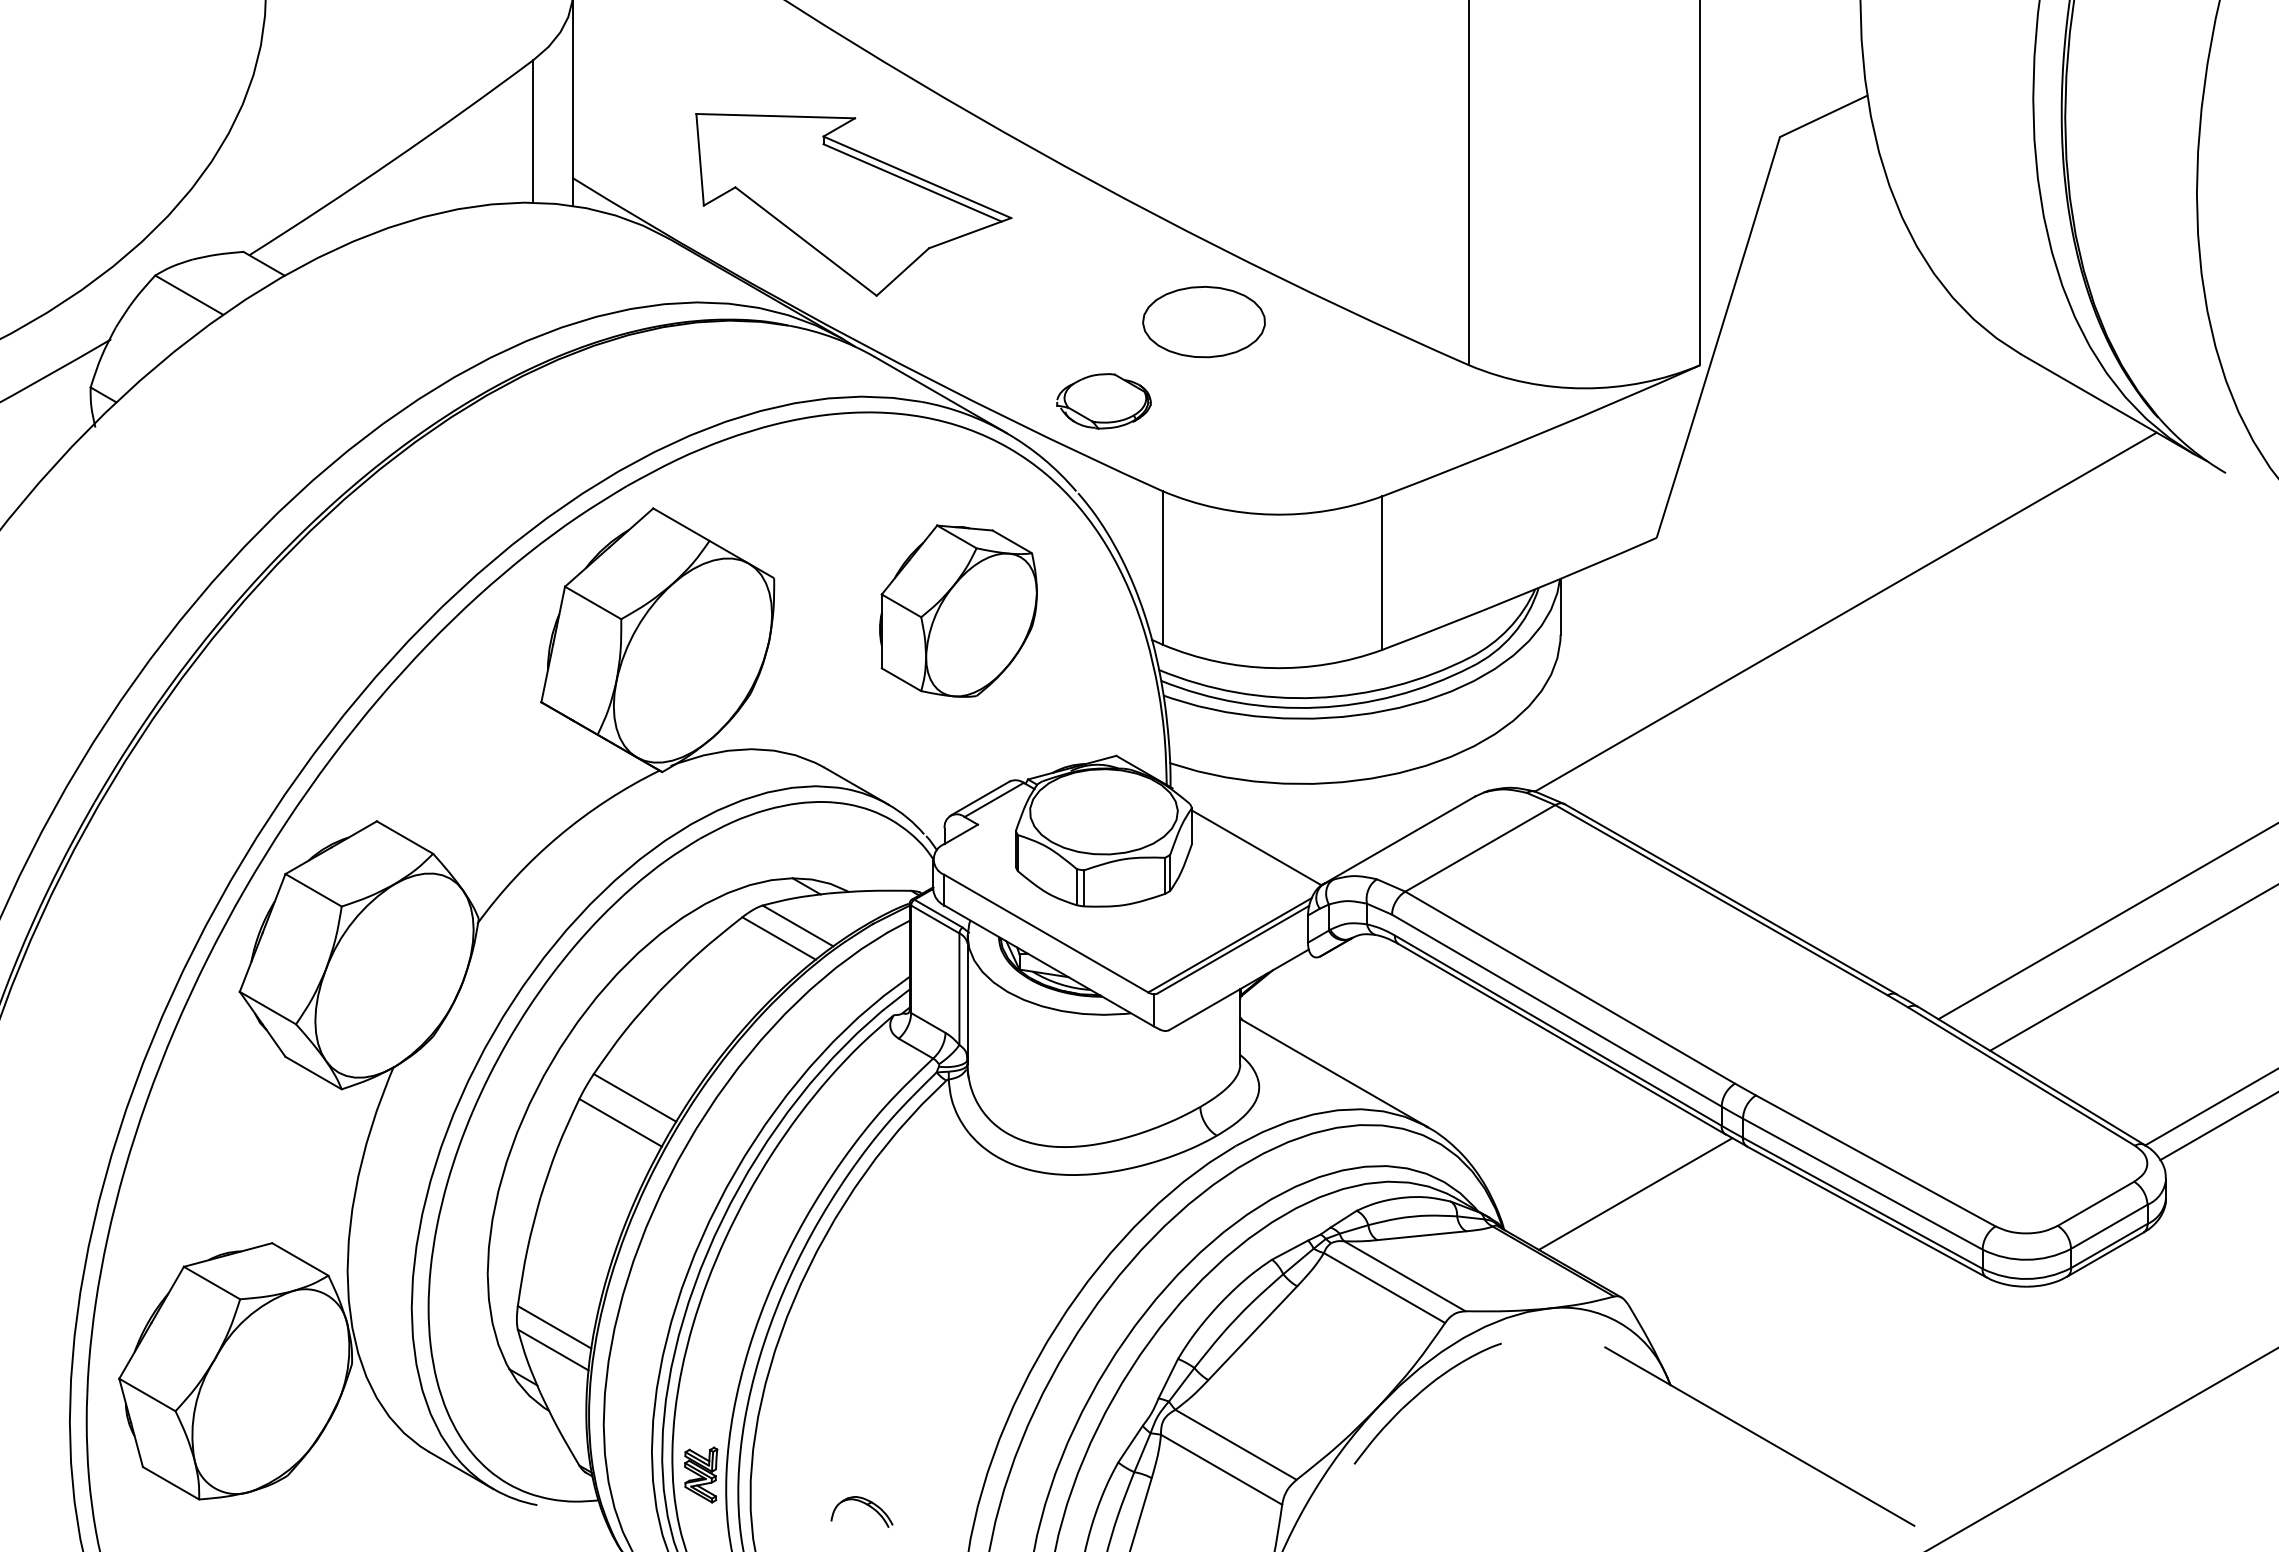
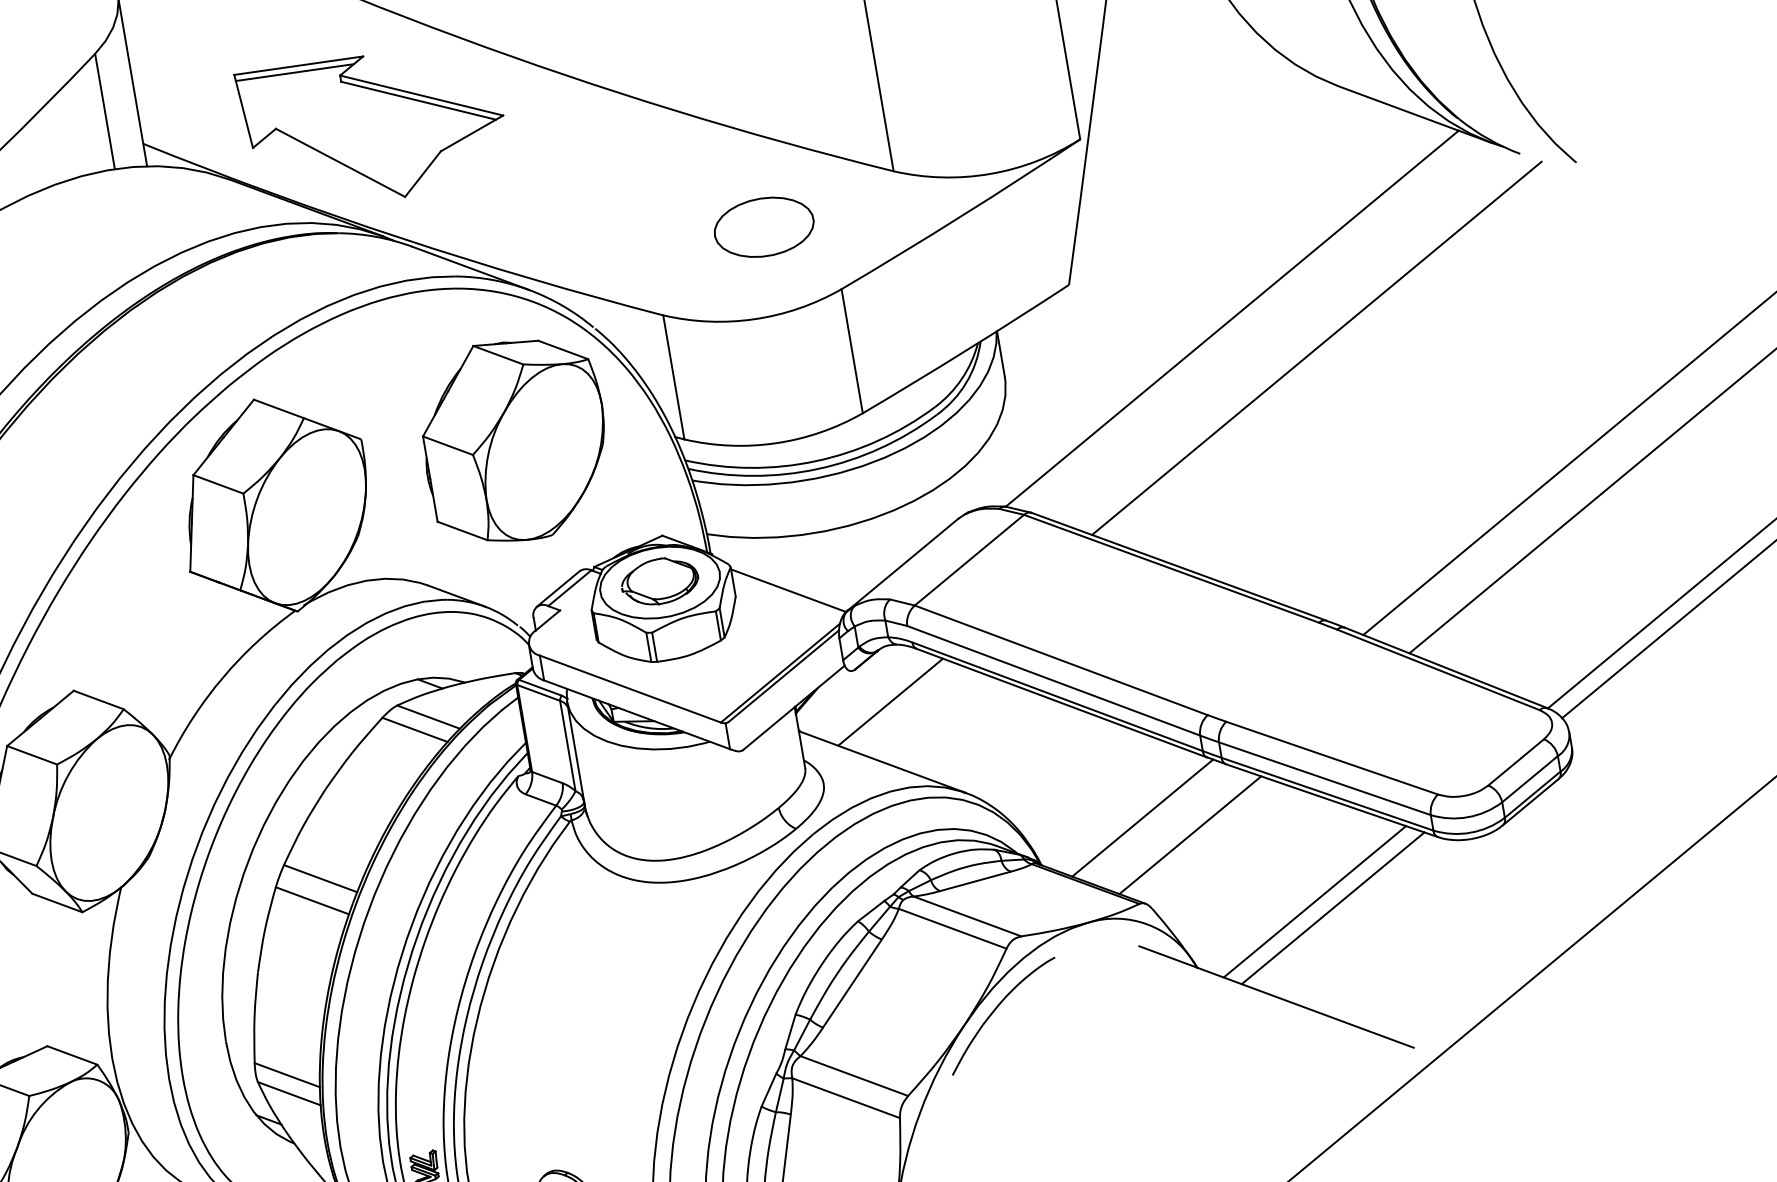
line: (769, 123) -> (294, 72), added
part: (1203, 322) -> (763, 227), moved
part: (1103, 401) -> (659, 581), moved
part: (958, 610) -> (514, 440), size x1.43
line: (1941, 665) -> (1316, 348), added
line: (1356, 1002) -> (890, 701), added
line: (1689, 1224) -> (1190, 835), added
line: (1825, 1329) -> (1314, 901), added
line: (1845, 1341) -> (1332, 908), added

